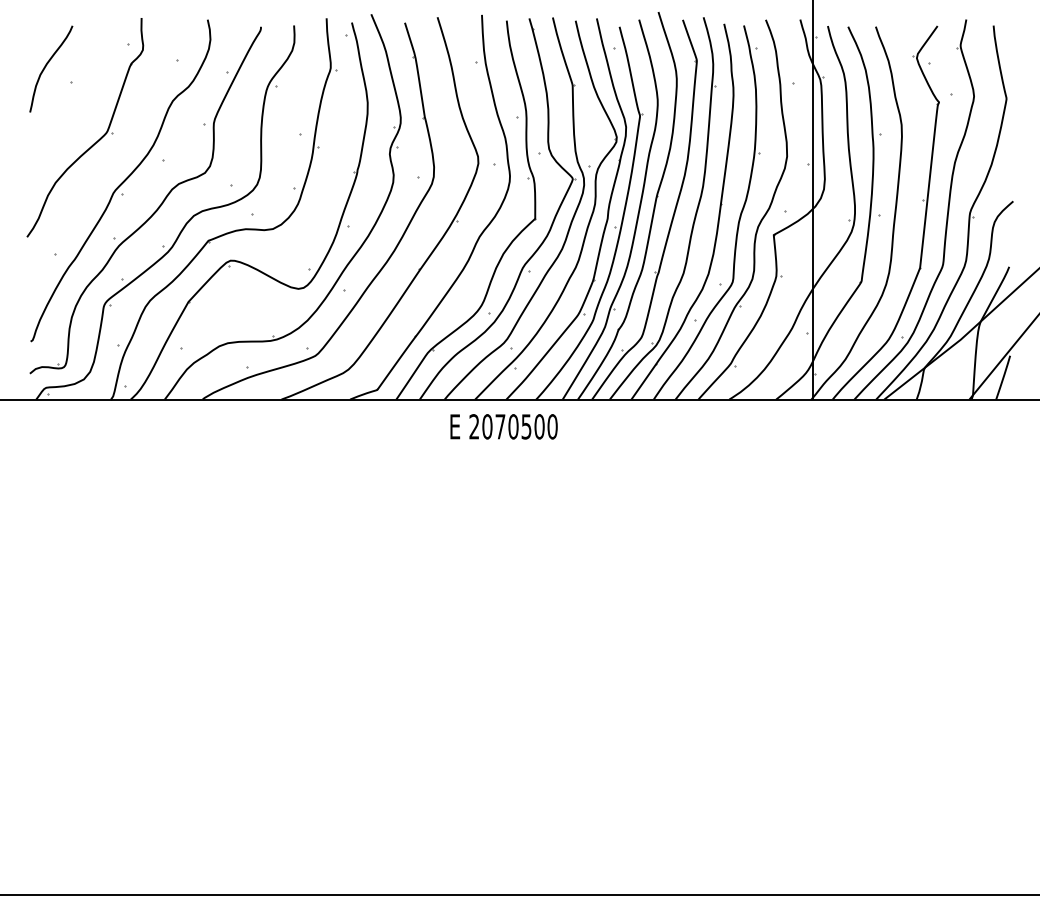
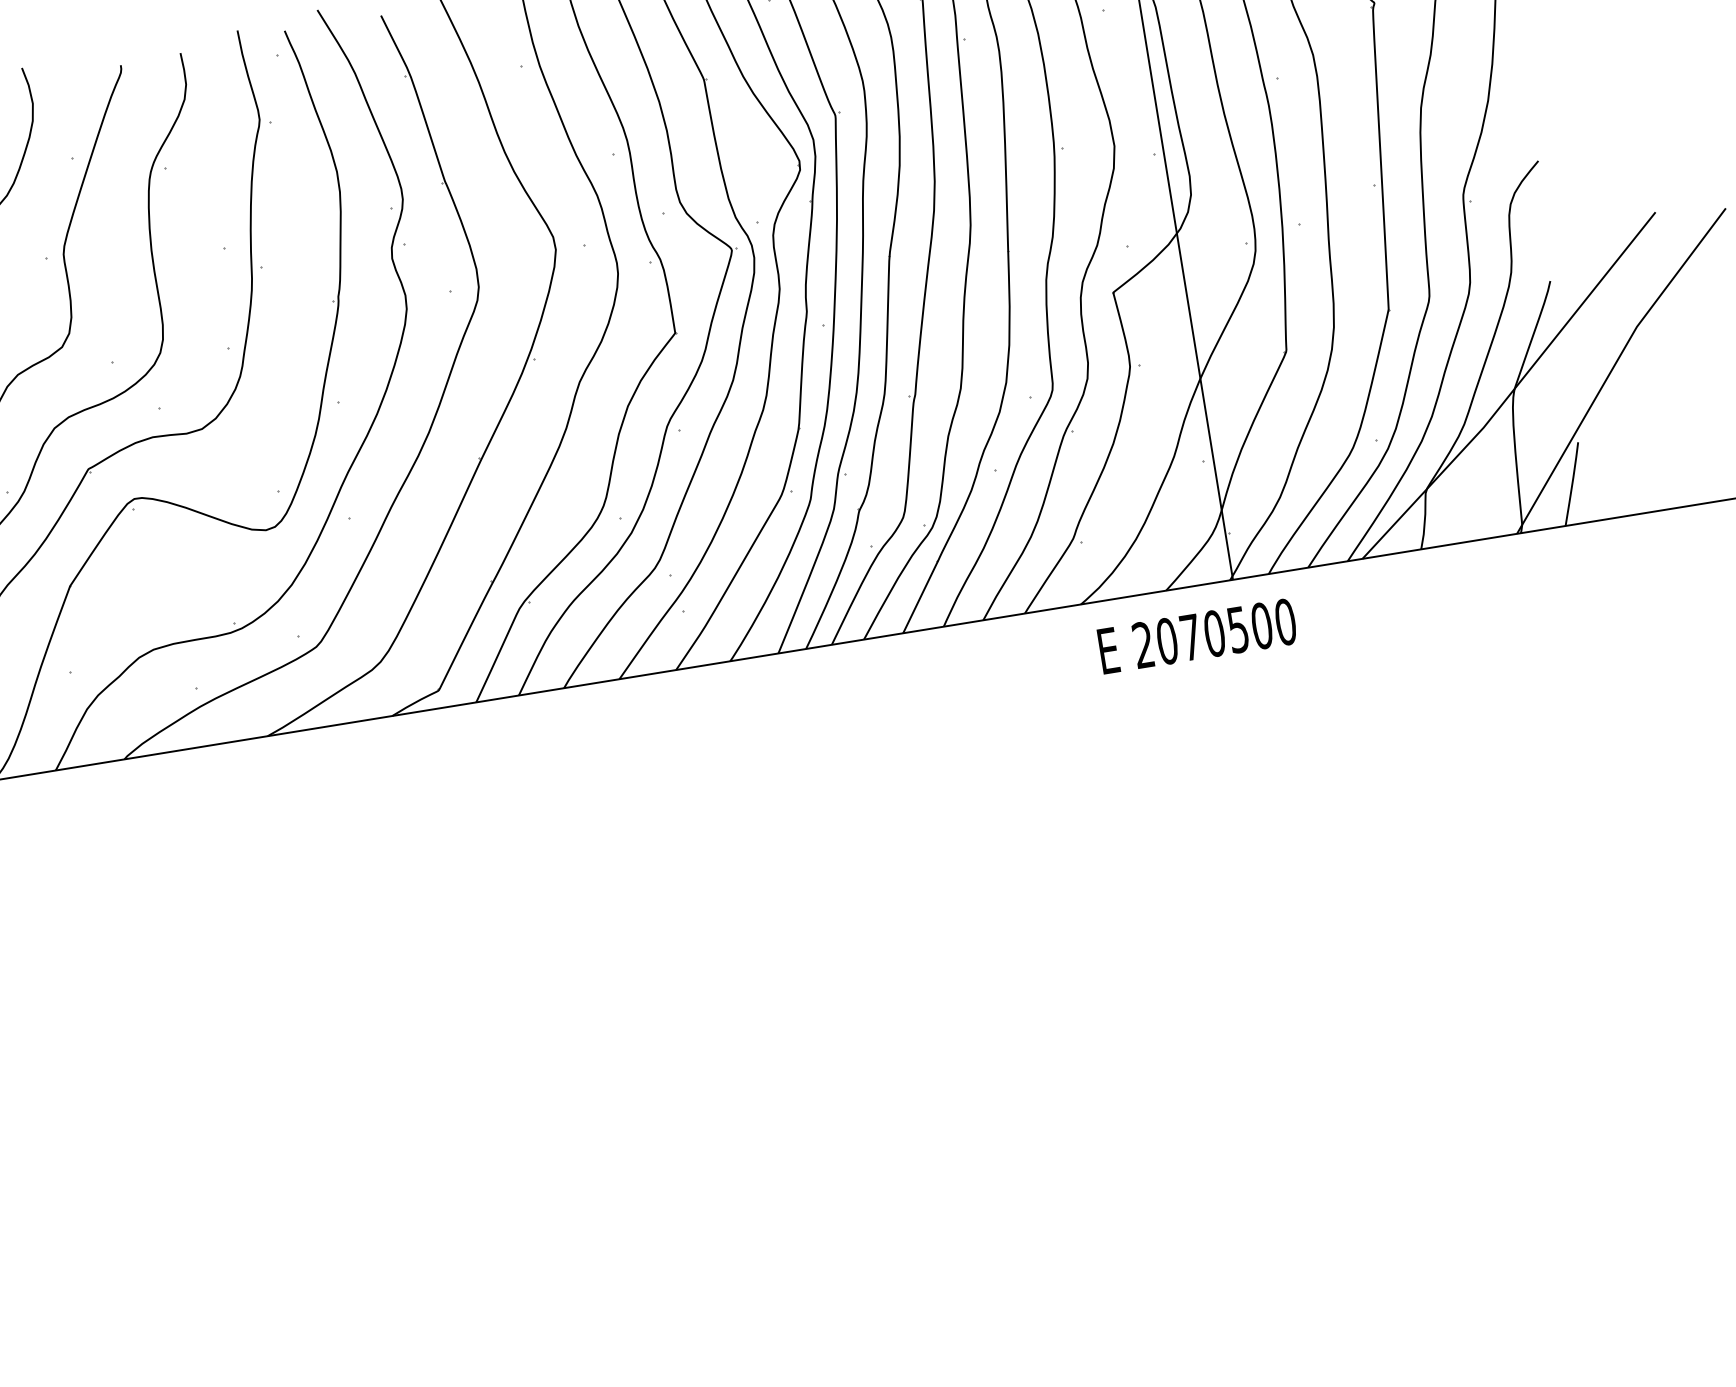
text: (503, 426) -> (1196, 635), moved

